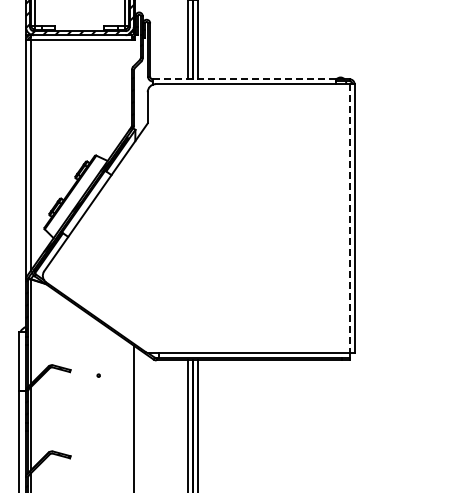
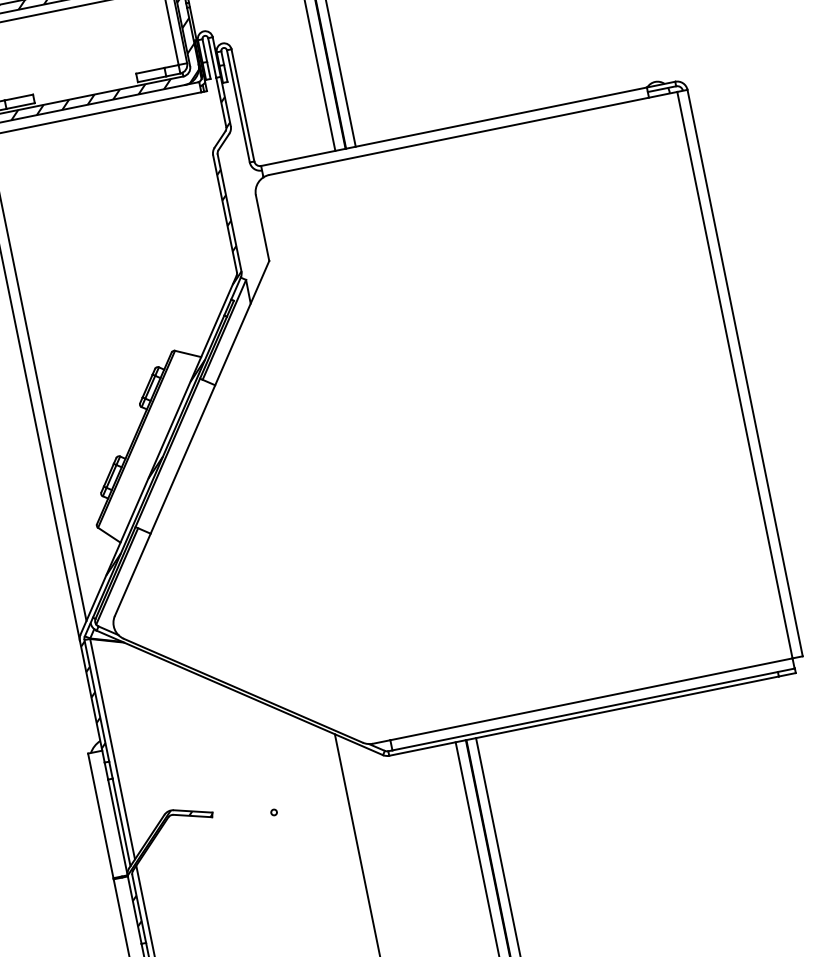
line: (244, 79) -> (453, 127), dashed -> solid
line: (349, 218) -> (734, 374), dashed -> solid

